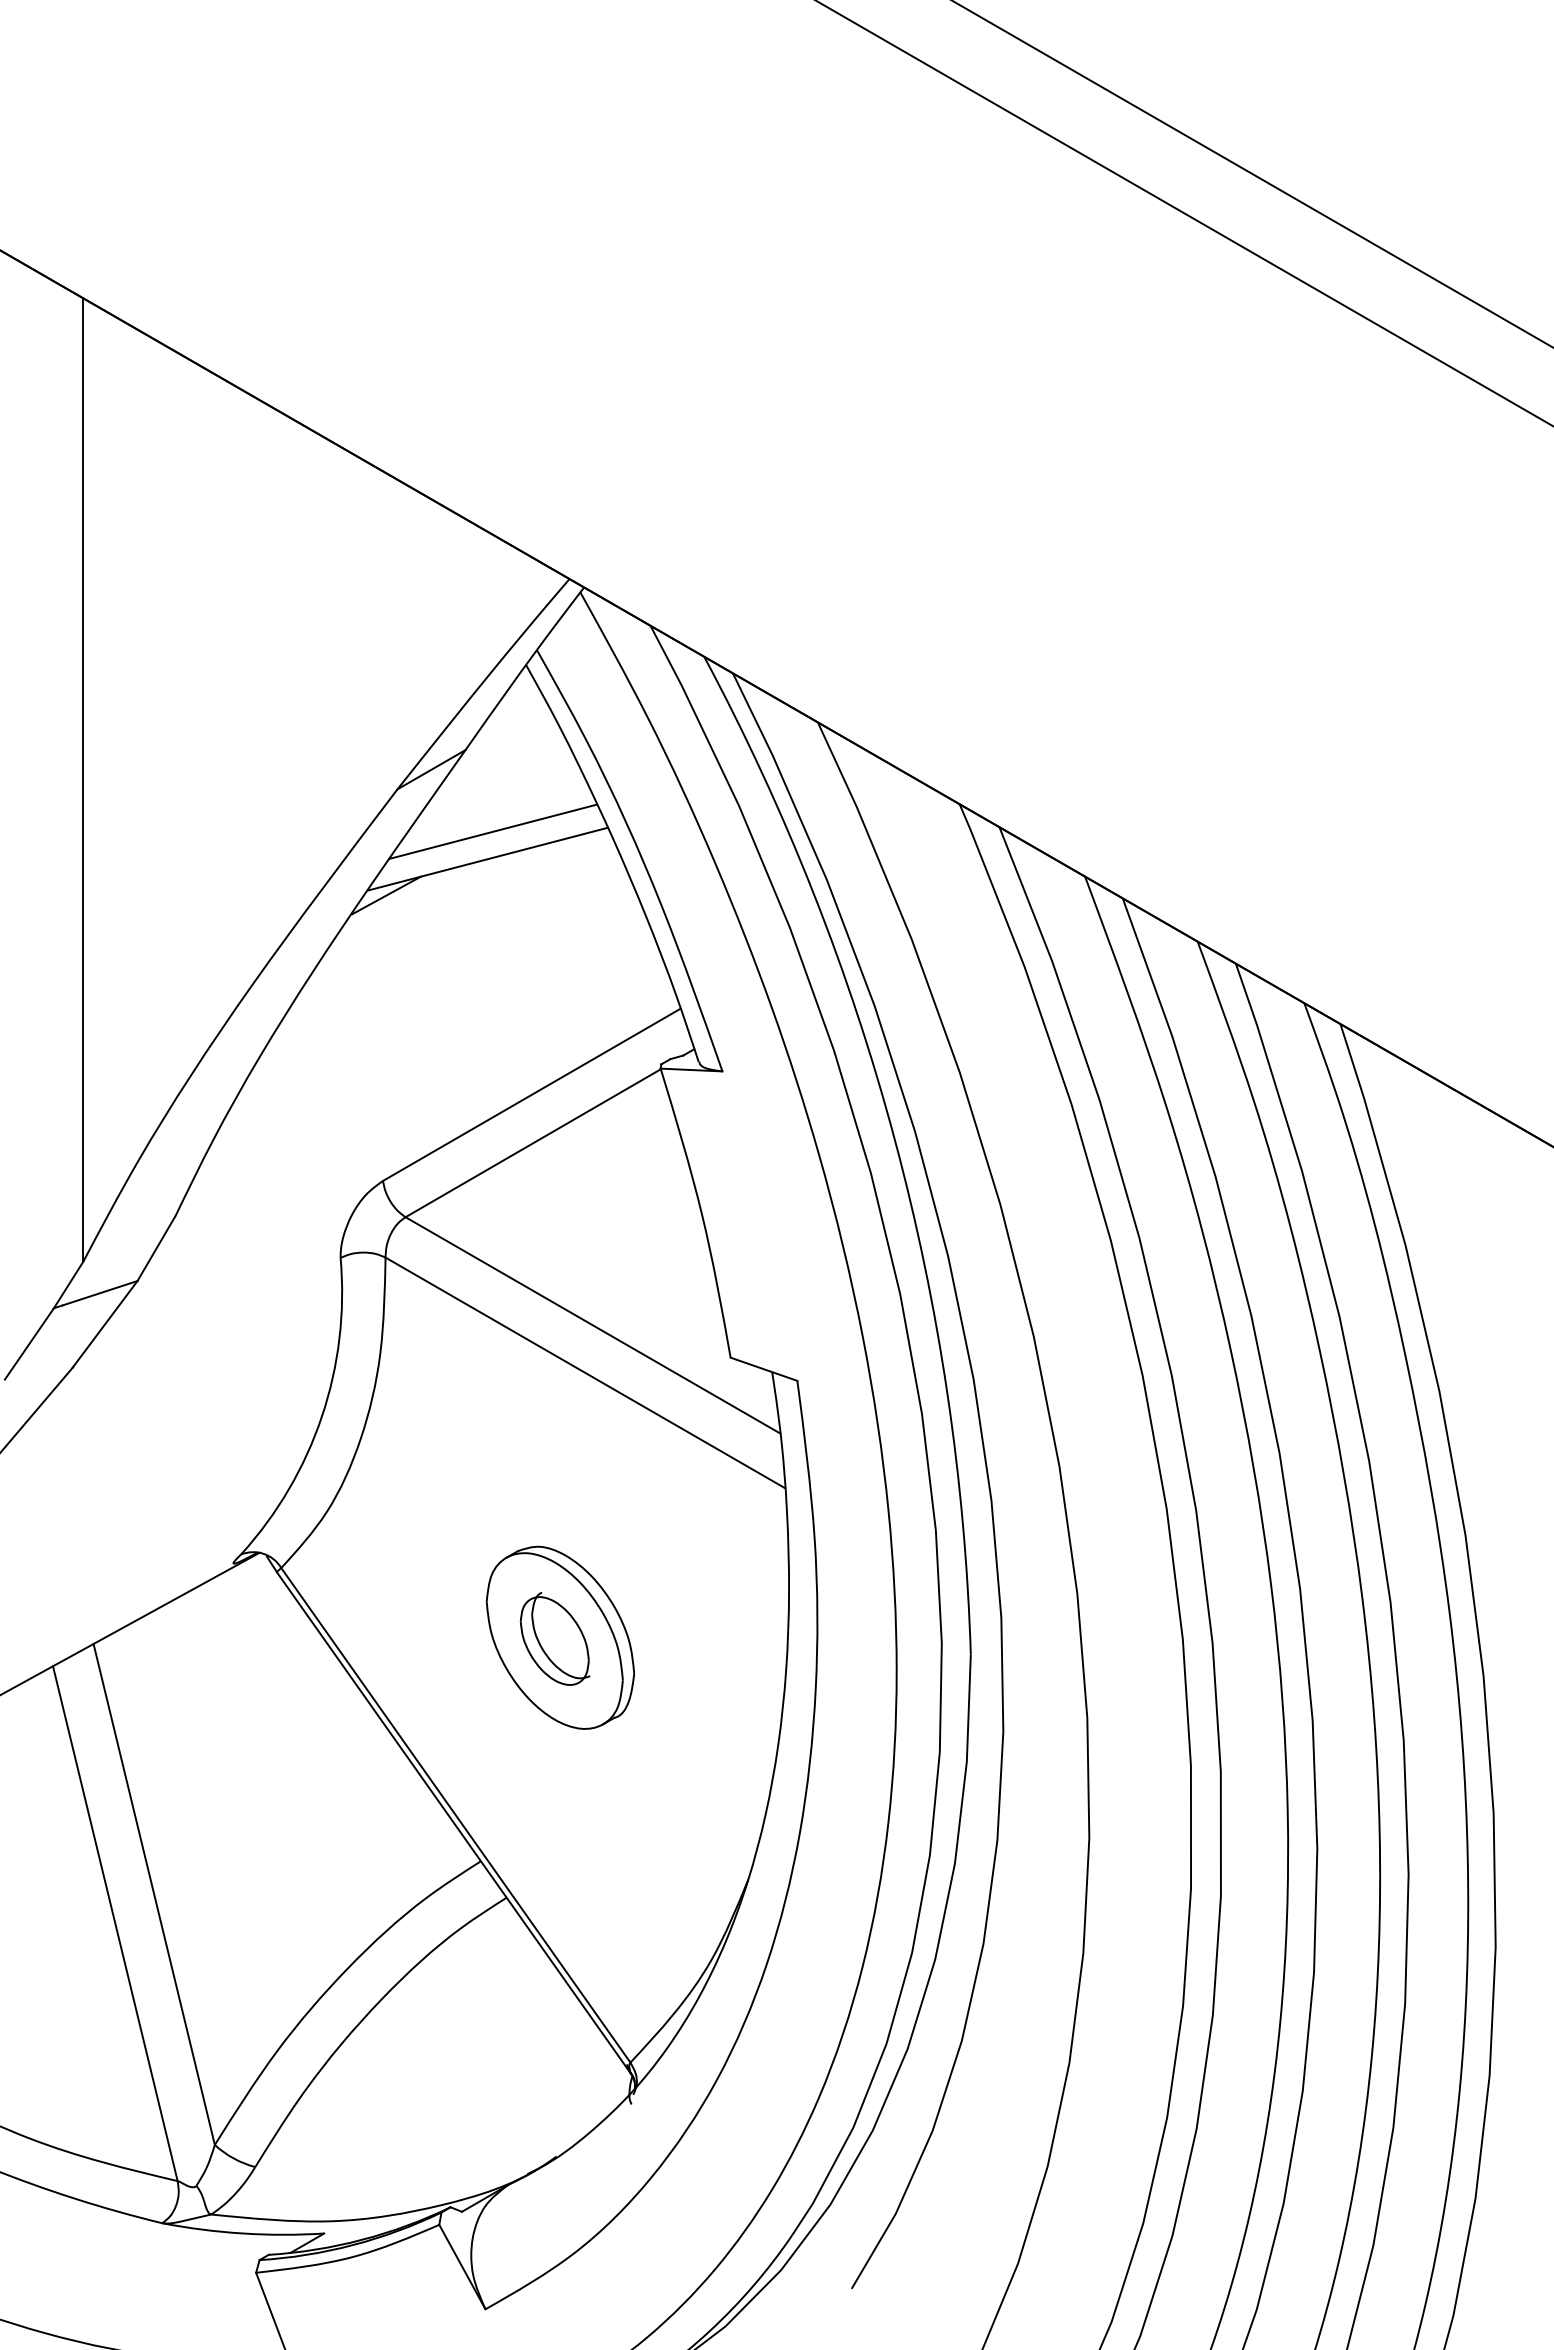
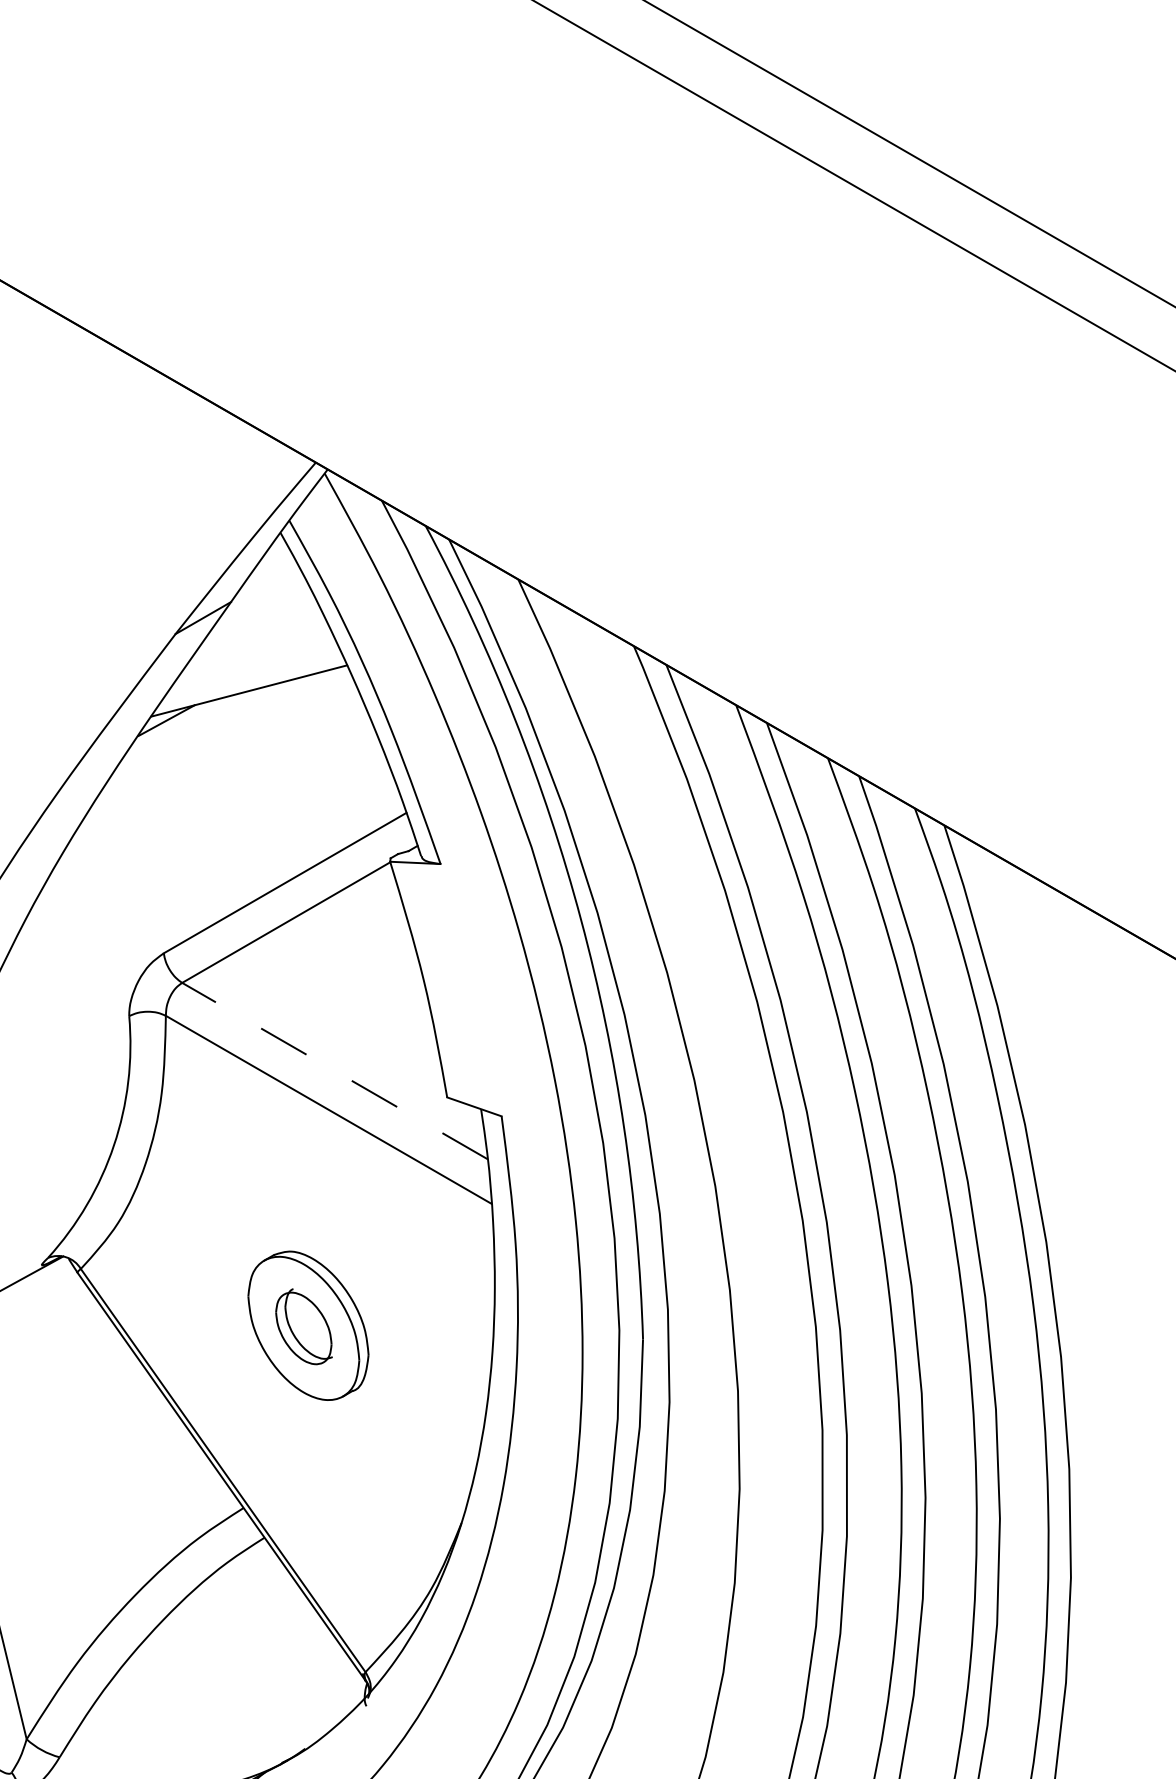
line: (493, 831) -> (253, 668), removed
line: (592, 1325) -> (334, 1071), solid -> dashed

